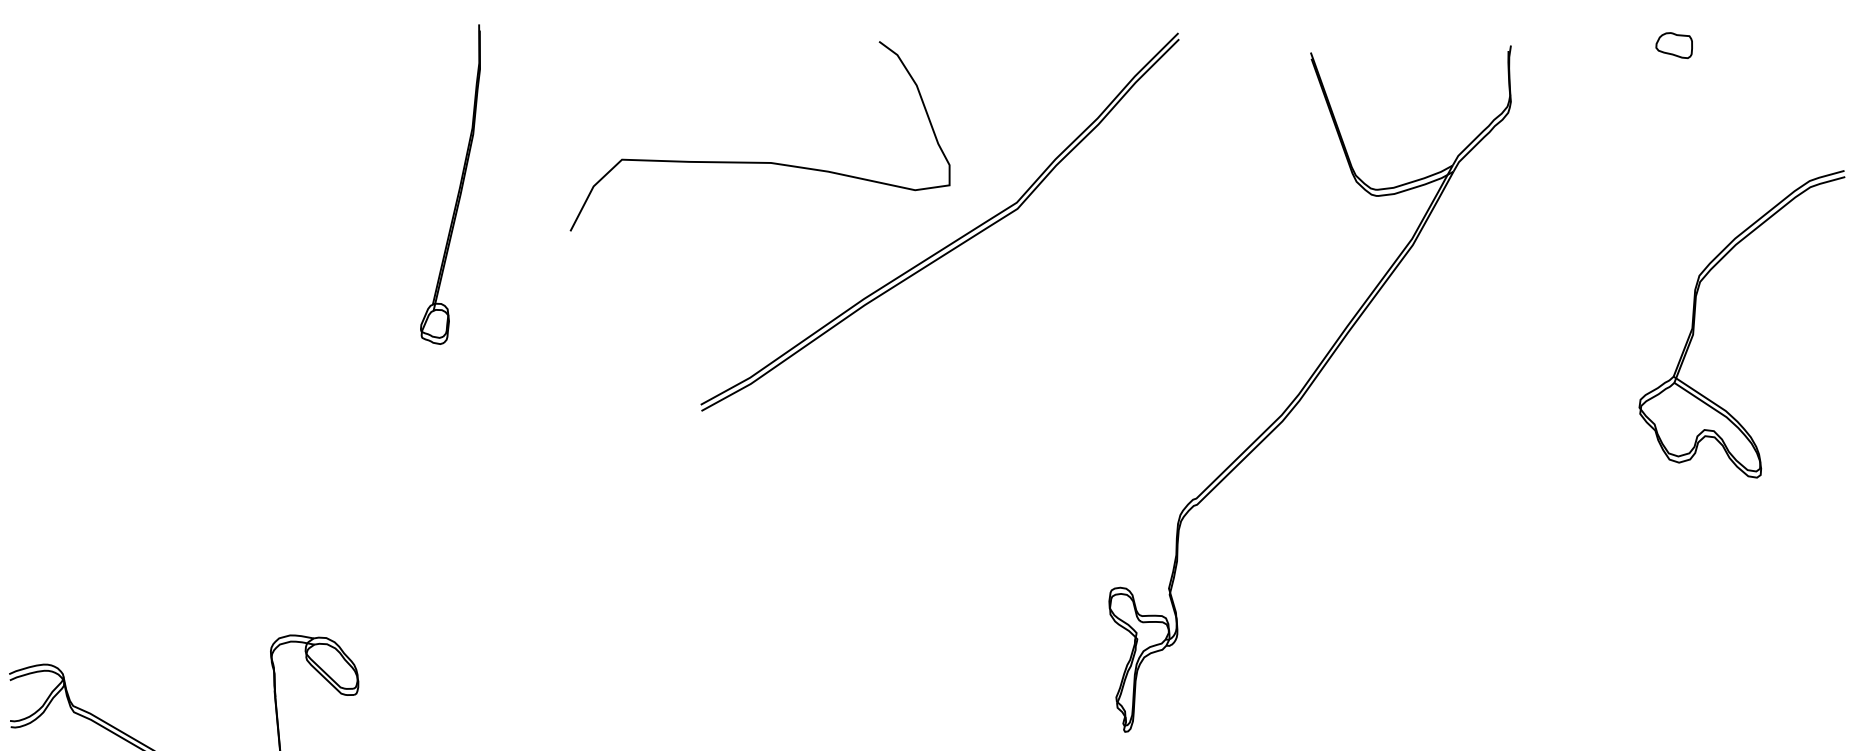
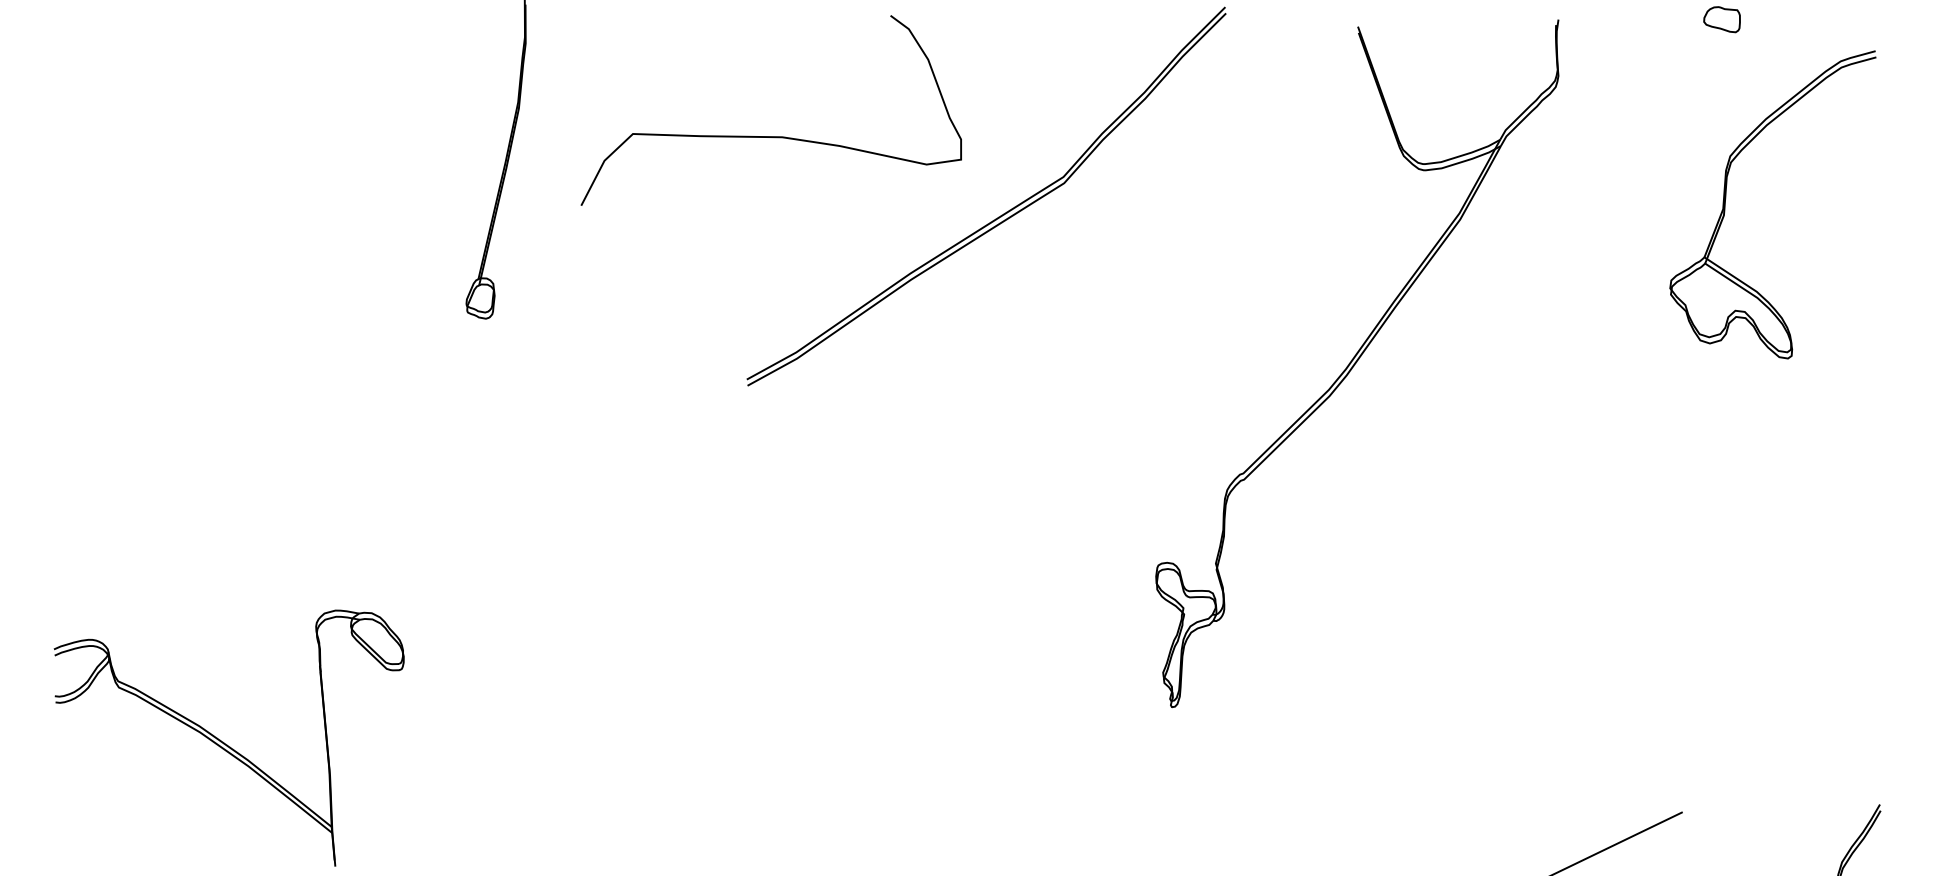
curve: (759, 162) -> (770, 136), moved
part: (1695, 317) -> (1726, 198), moved

